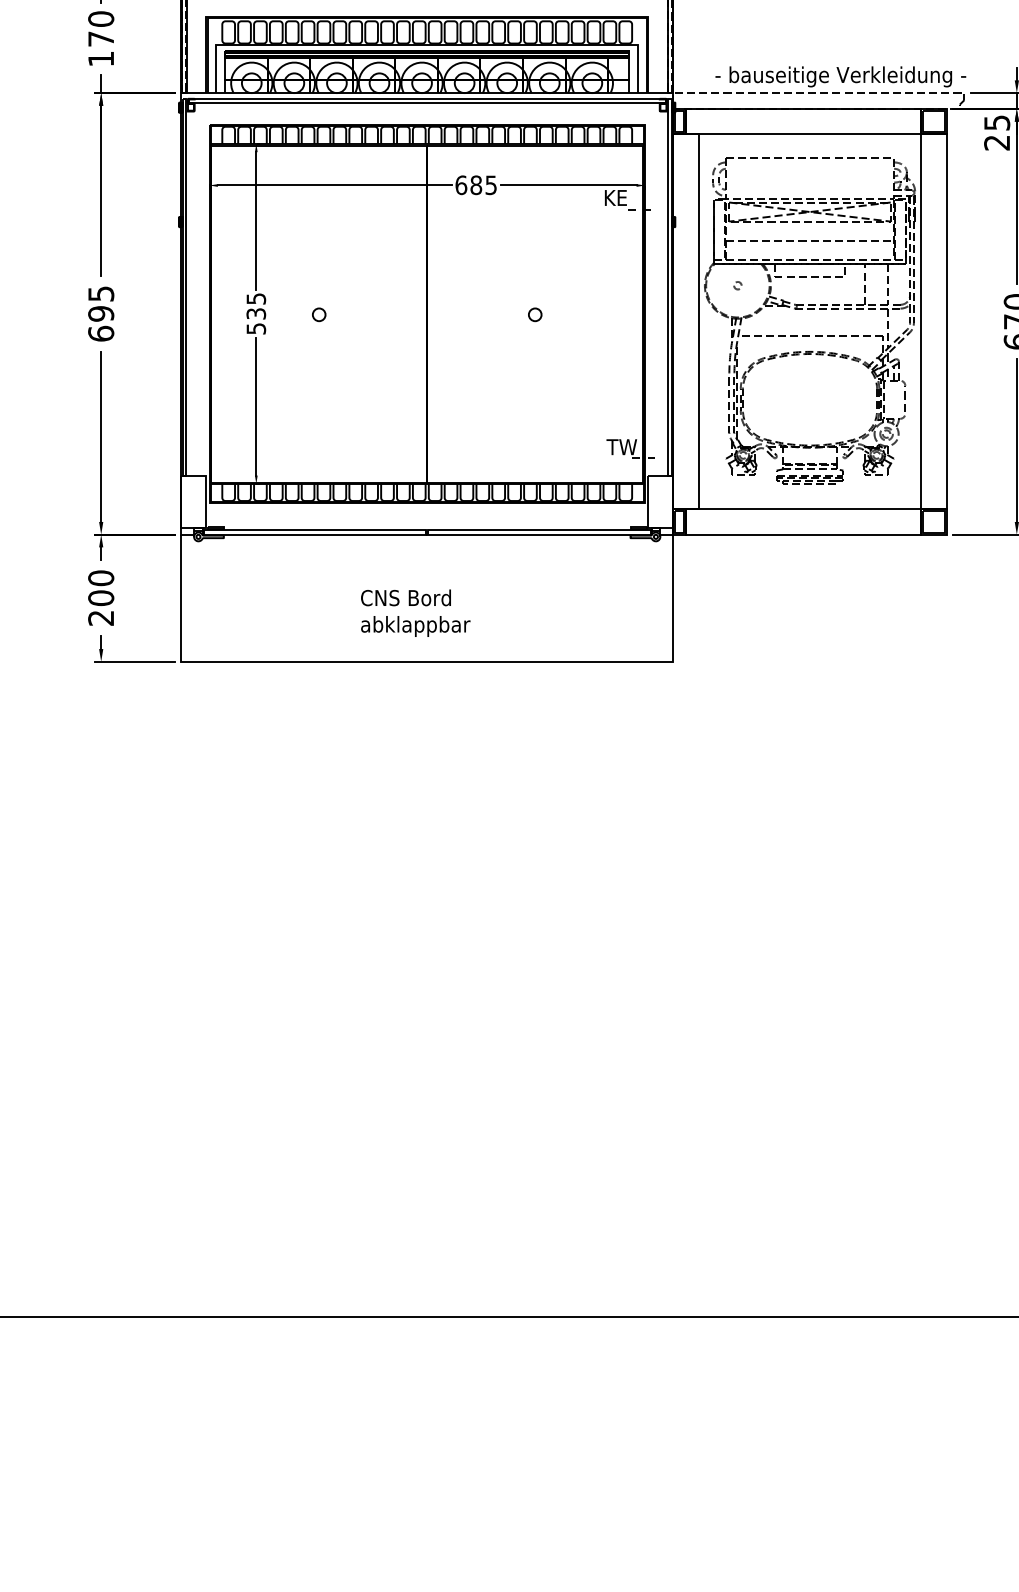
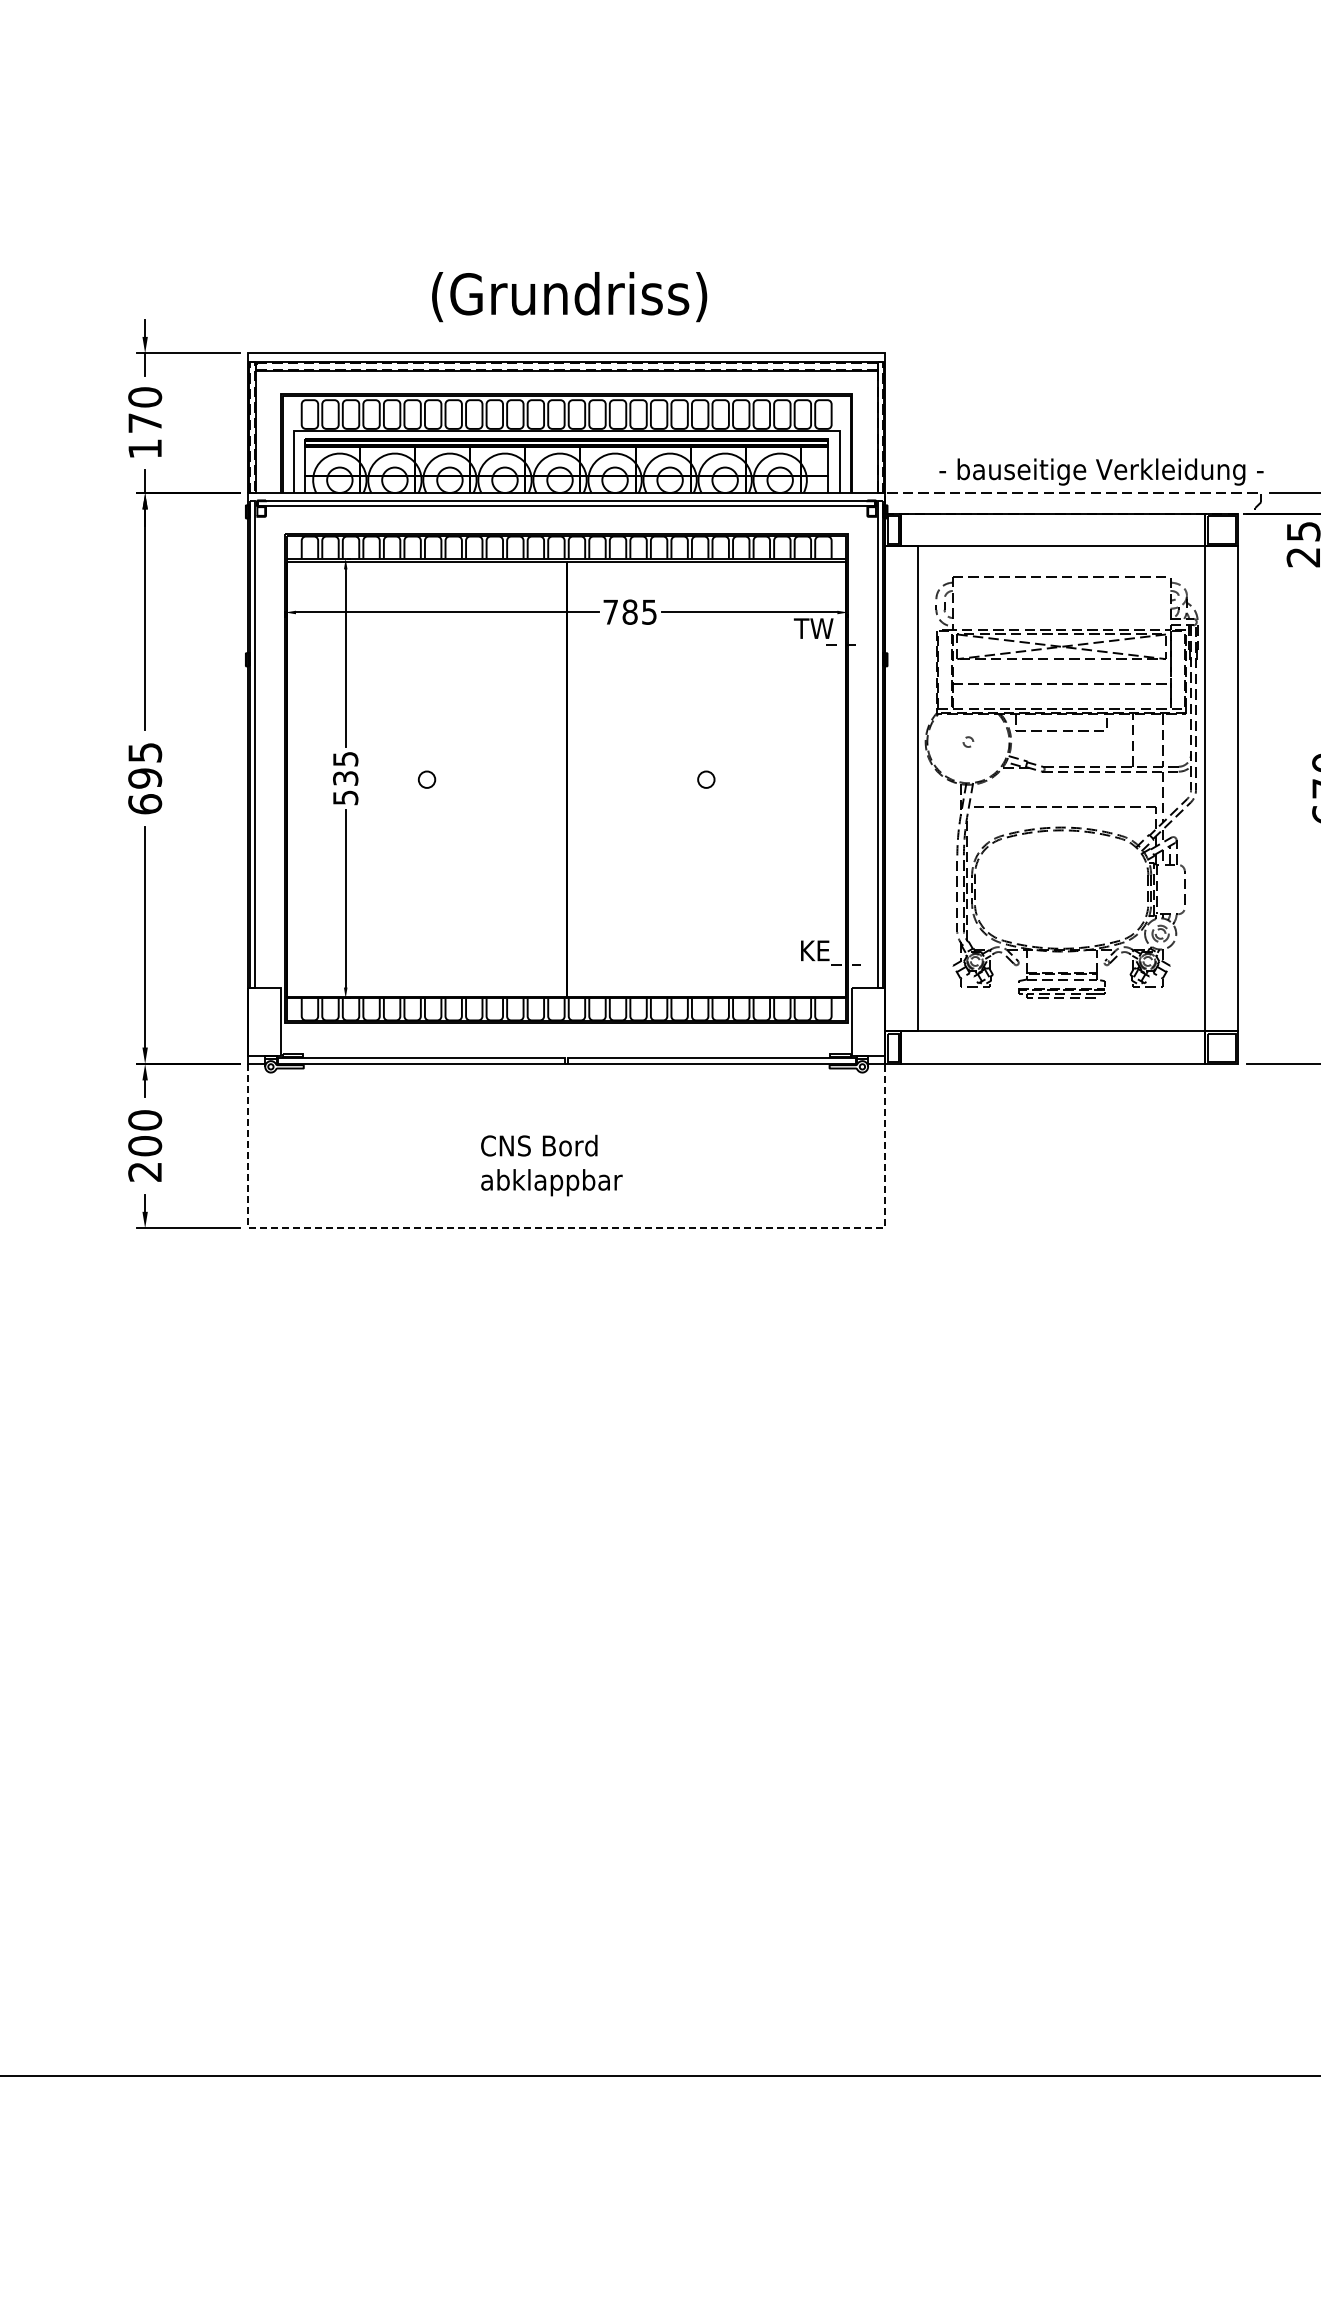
text: (461, 184) -> (610, 611), 685 -> 785
text: (618, 197) -> (813, 628), KE -> TW
text: (621, 446) -> (817, 950), TW -> KE
line: (427, 661) -> (567, 1228), solid -> dashed

